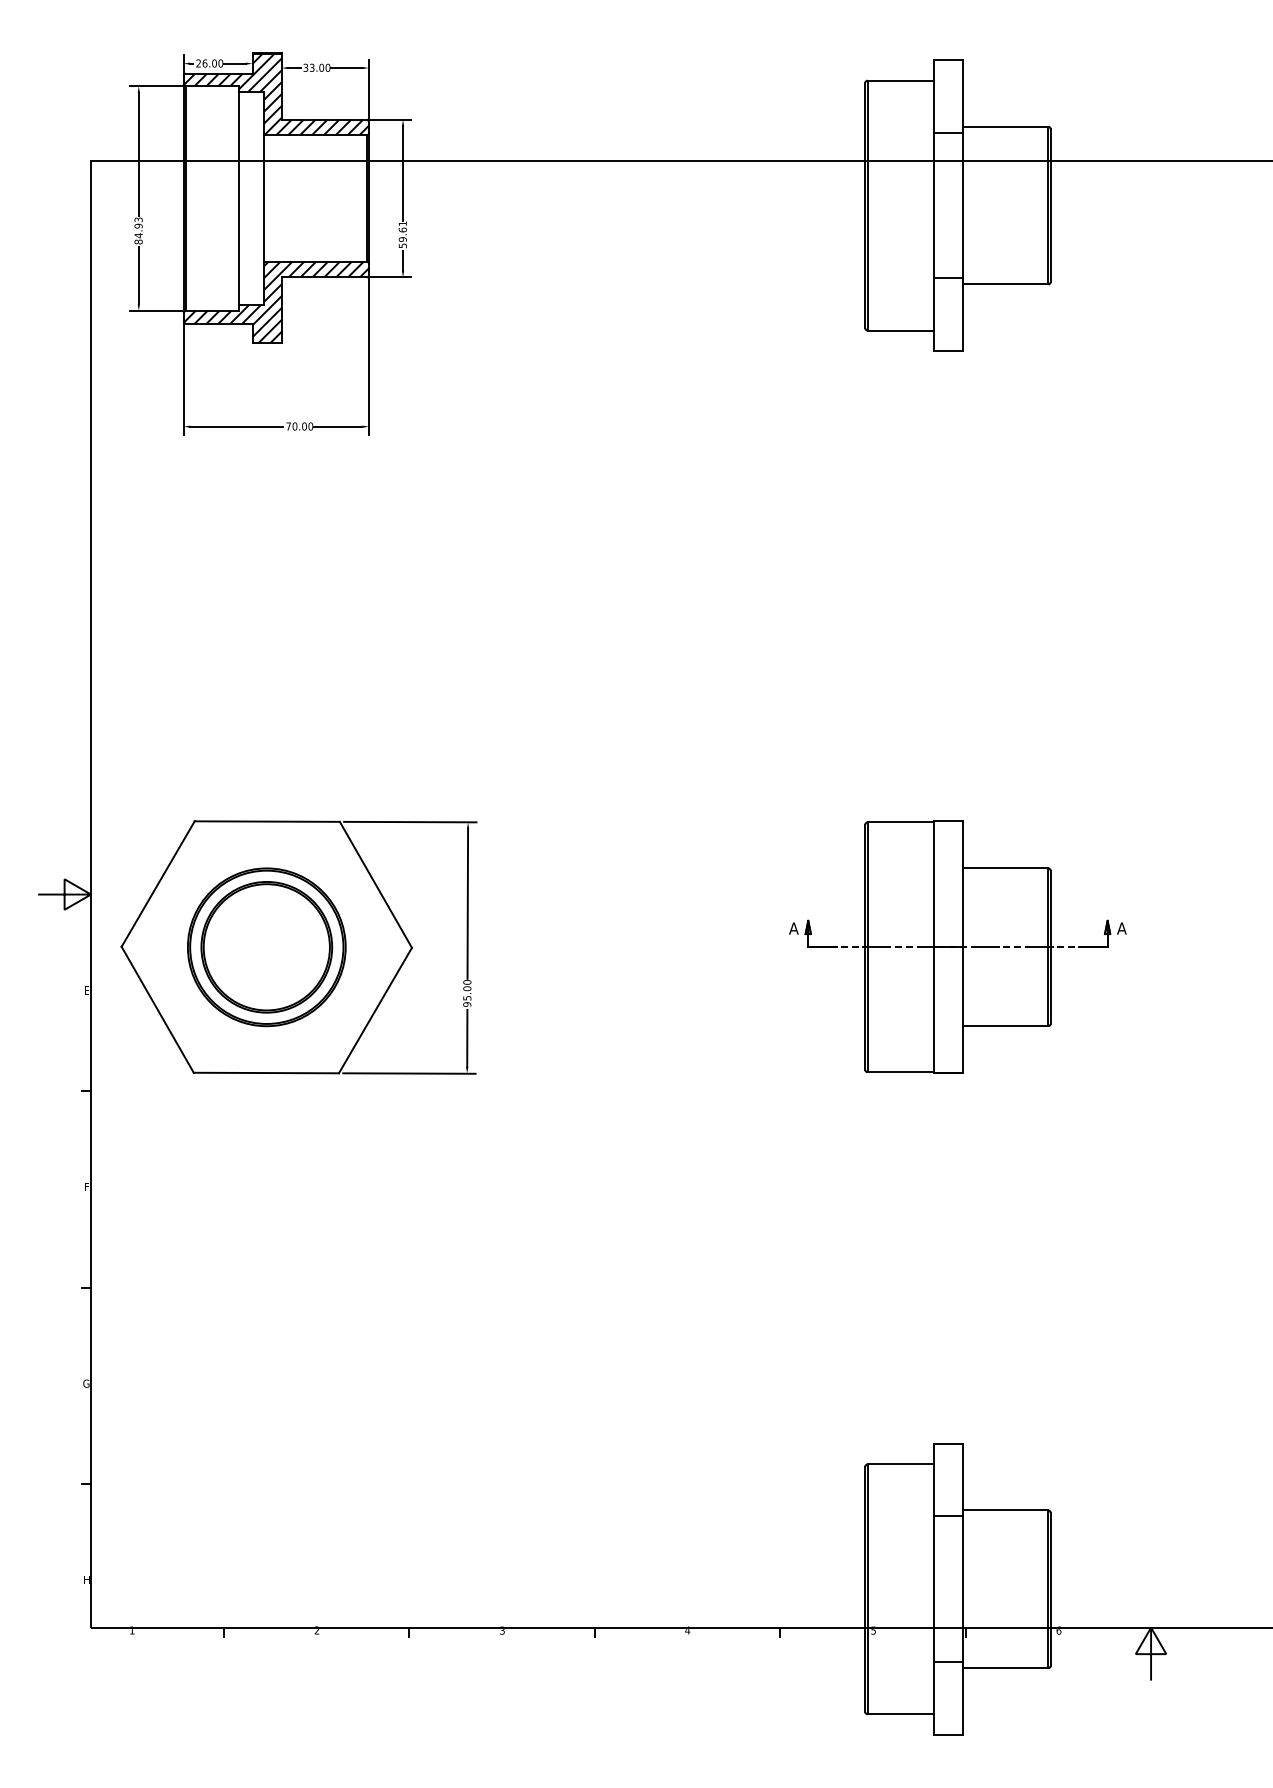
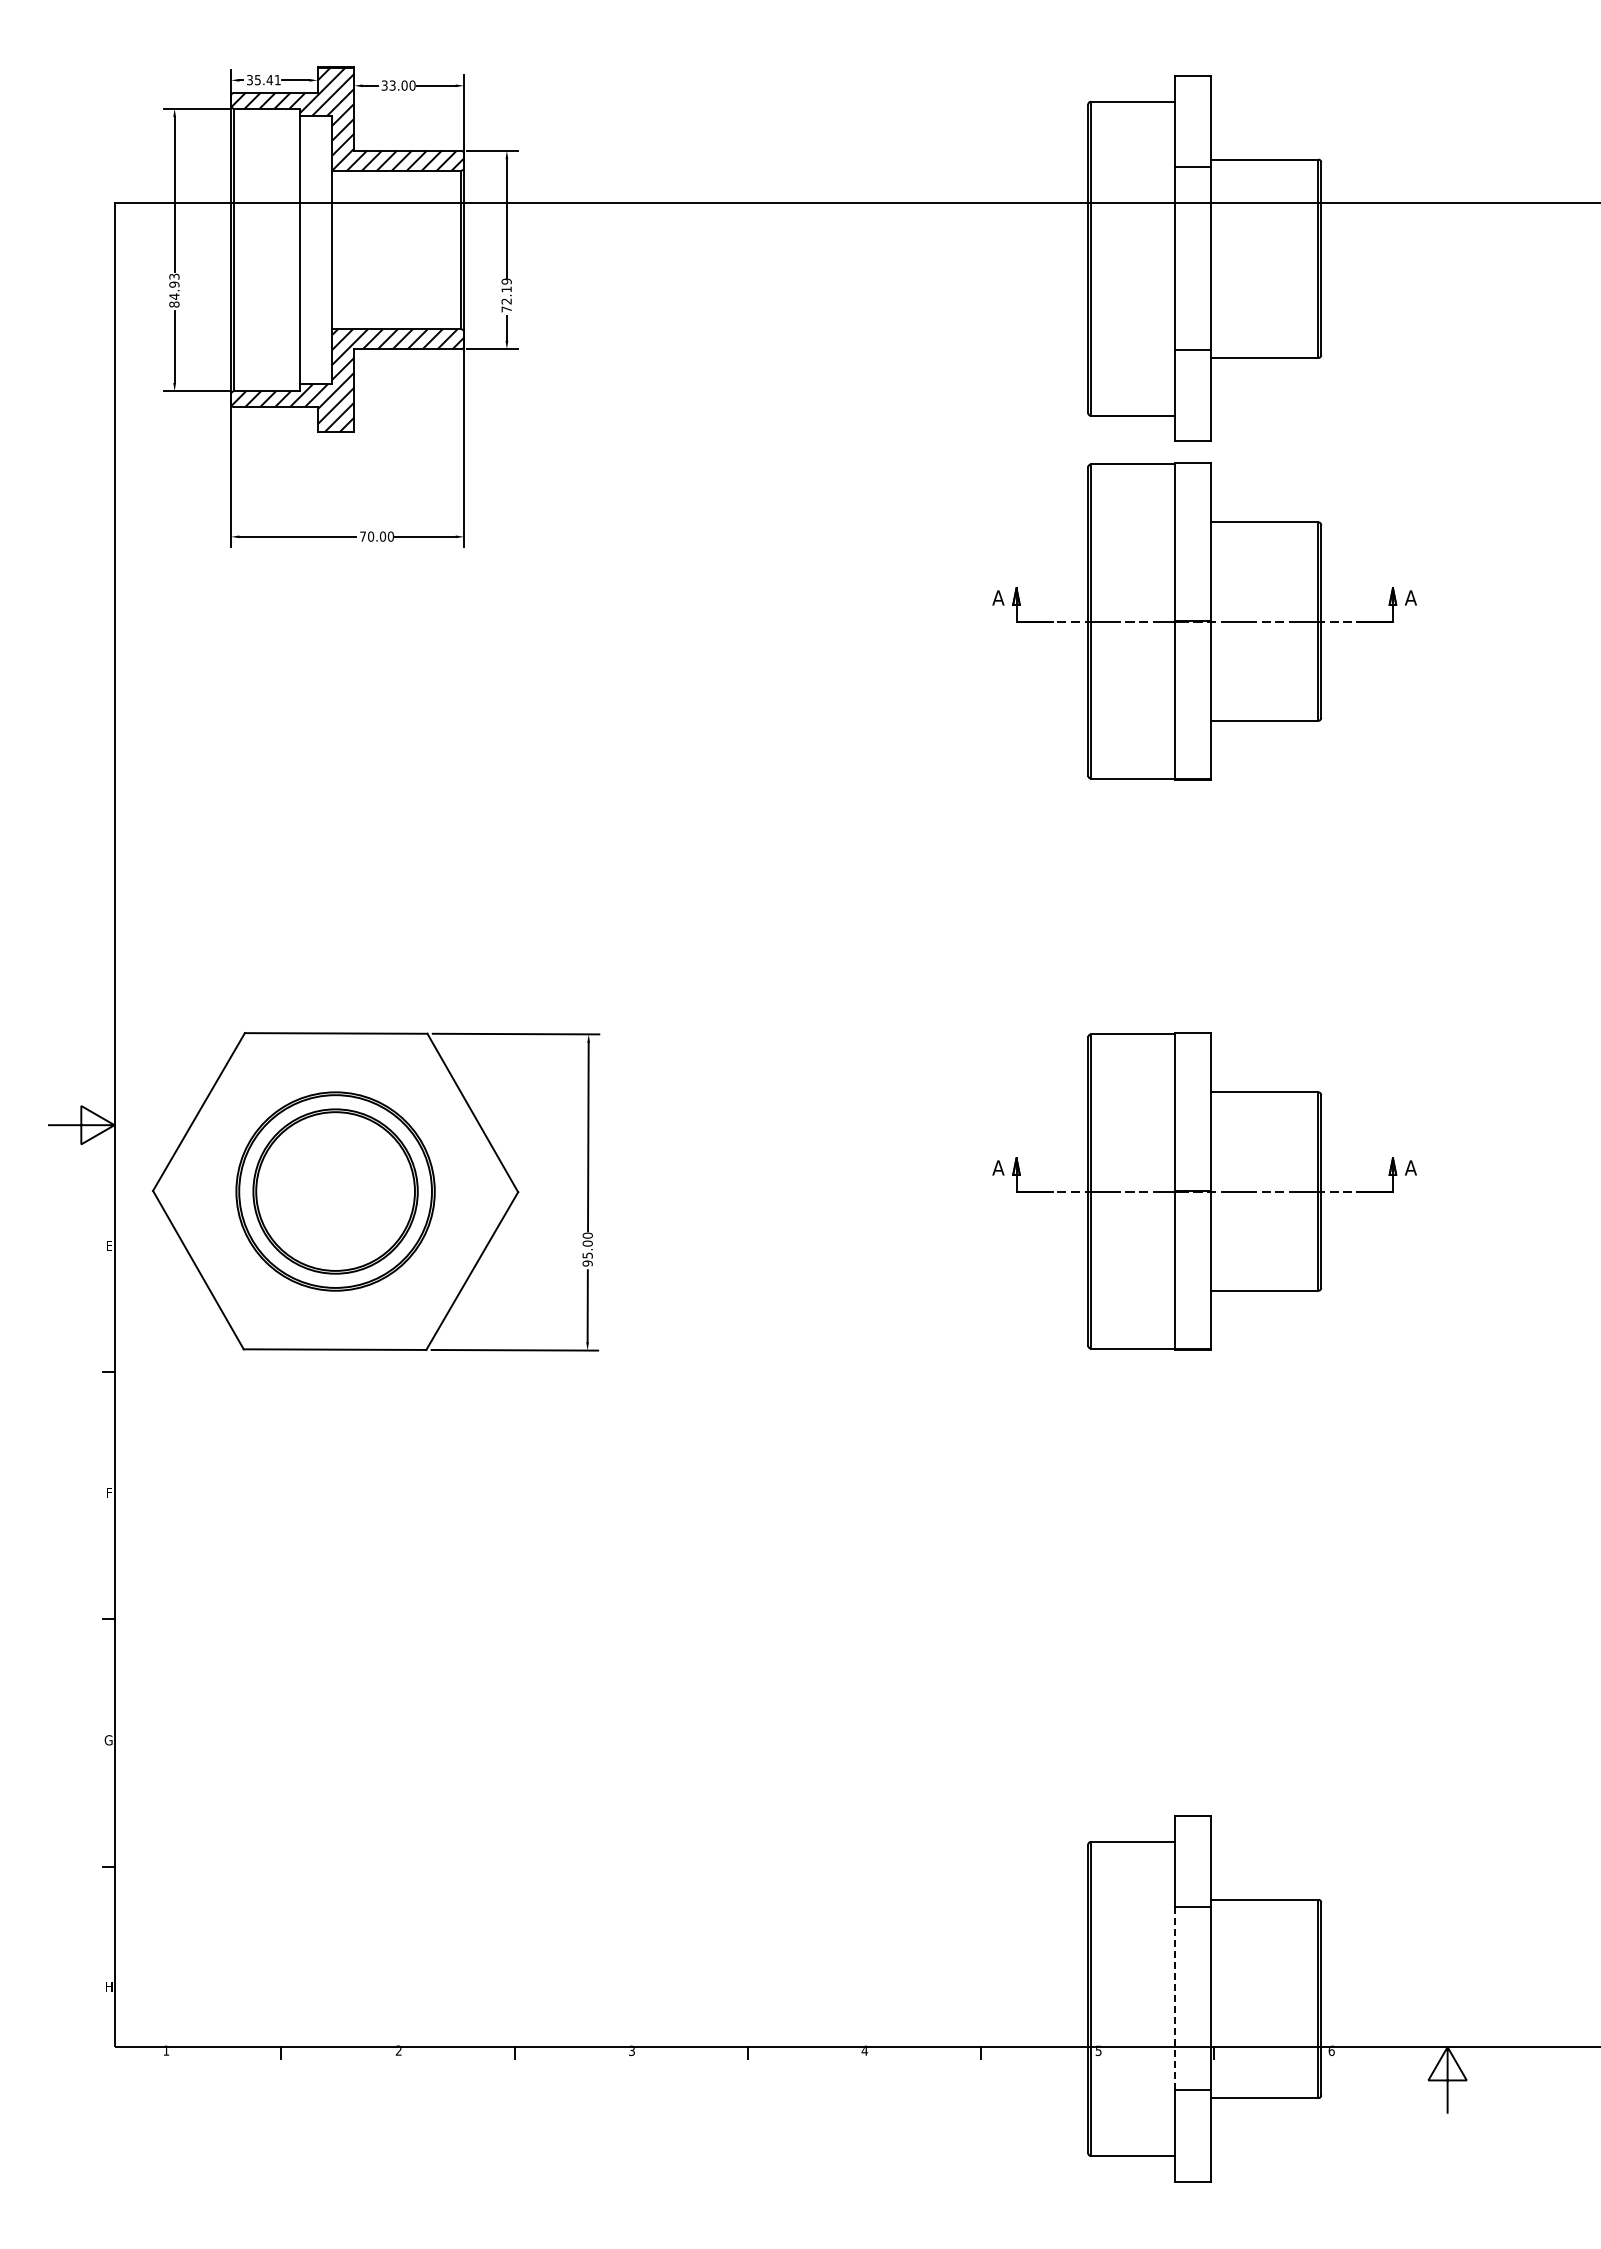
text: (209, 63) -> (263, 79), 26.00 -> 35.41
text: (402, 234) -> (506, 295), 59.61 -> 72.19
part: (957, 494) -> (1204, 621), added
line: (933, 1589) -> (1174, 1998), solid -> dashed

